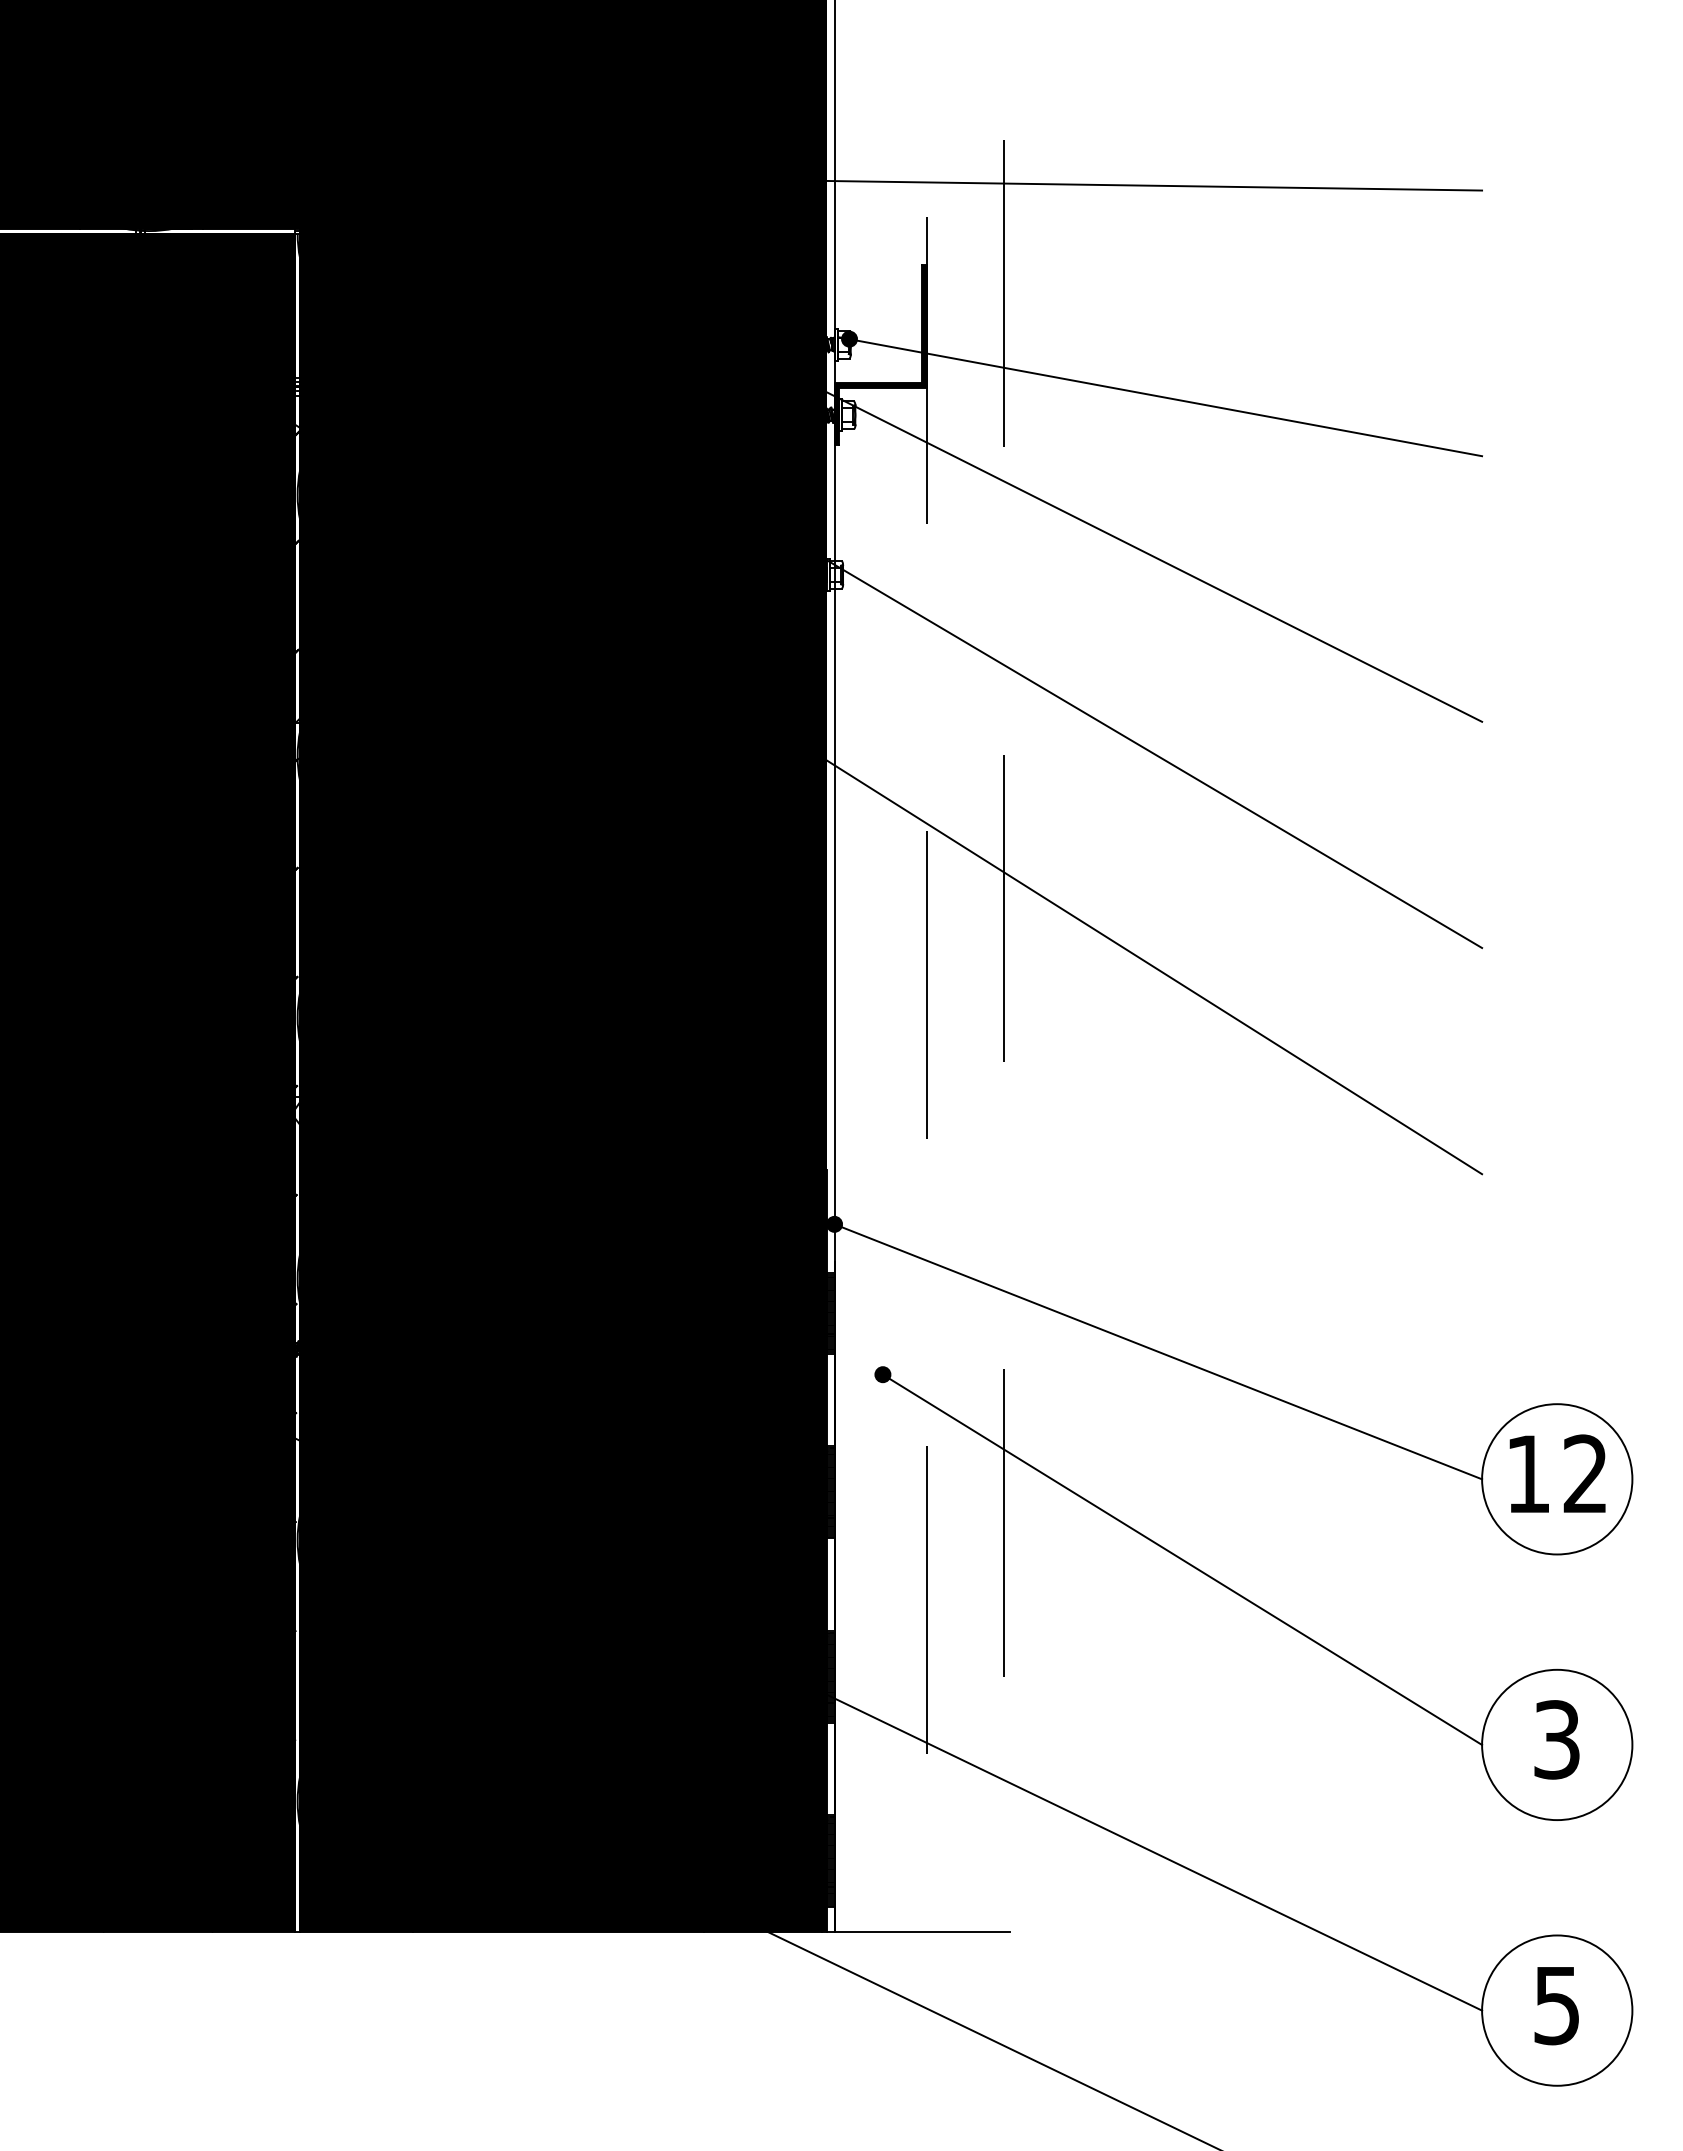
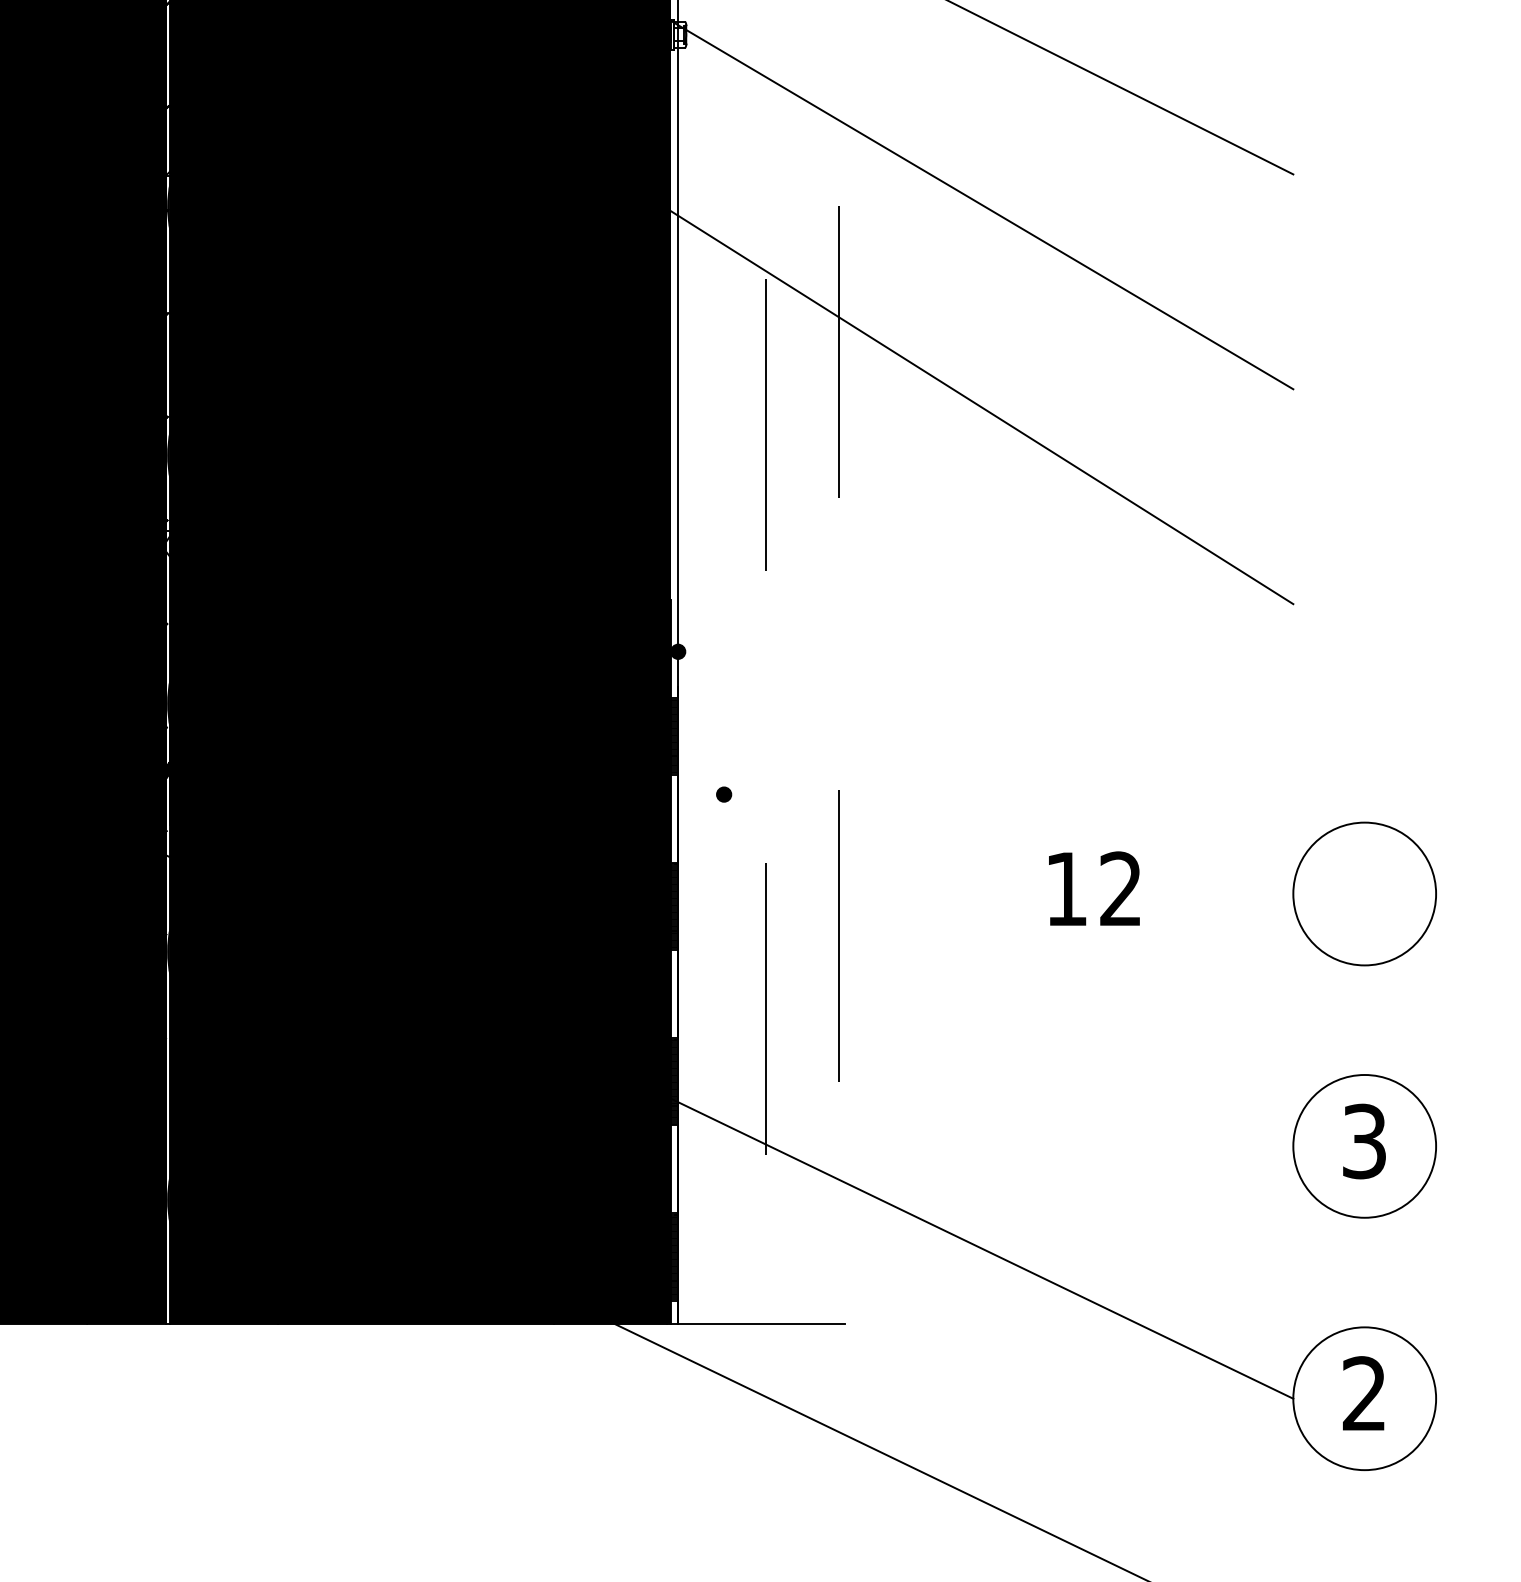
line: (1158, 1351) -> (985, 772), removed
text: (1557, 1473) -> (1094, 888), moved
line: (1182, 1559) -> (1008, 970), removed
text: (1556, 2005) -> (1364, 1393), 5 -> 2

